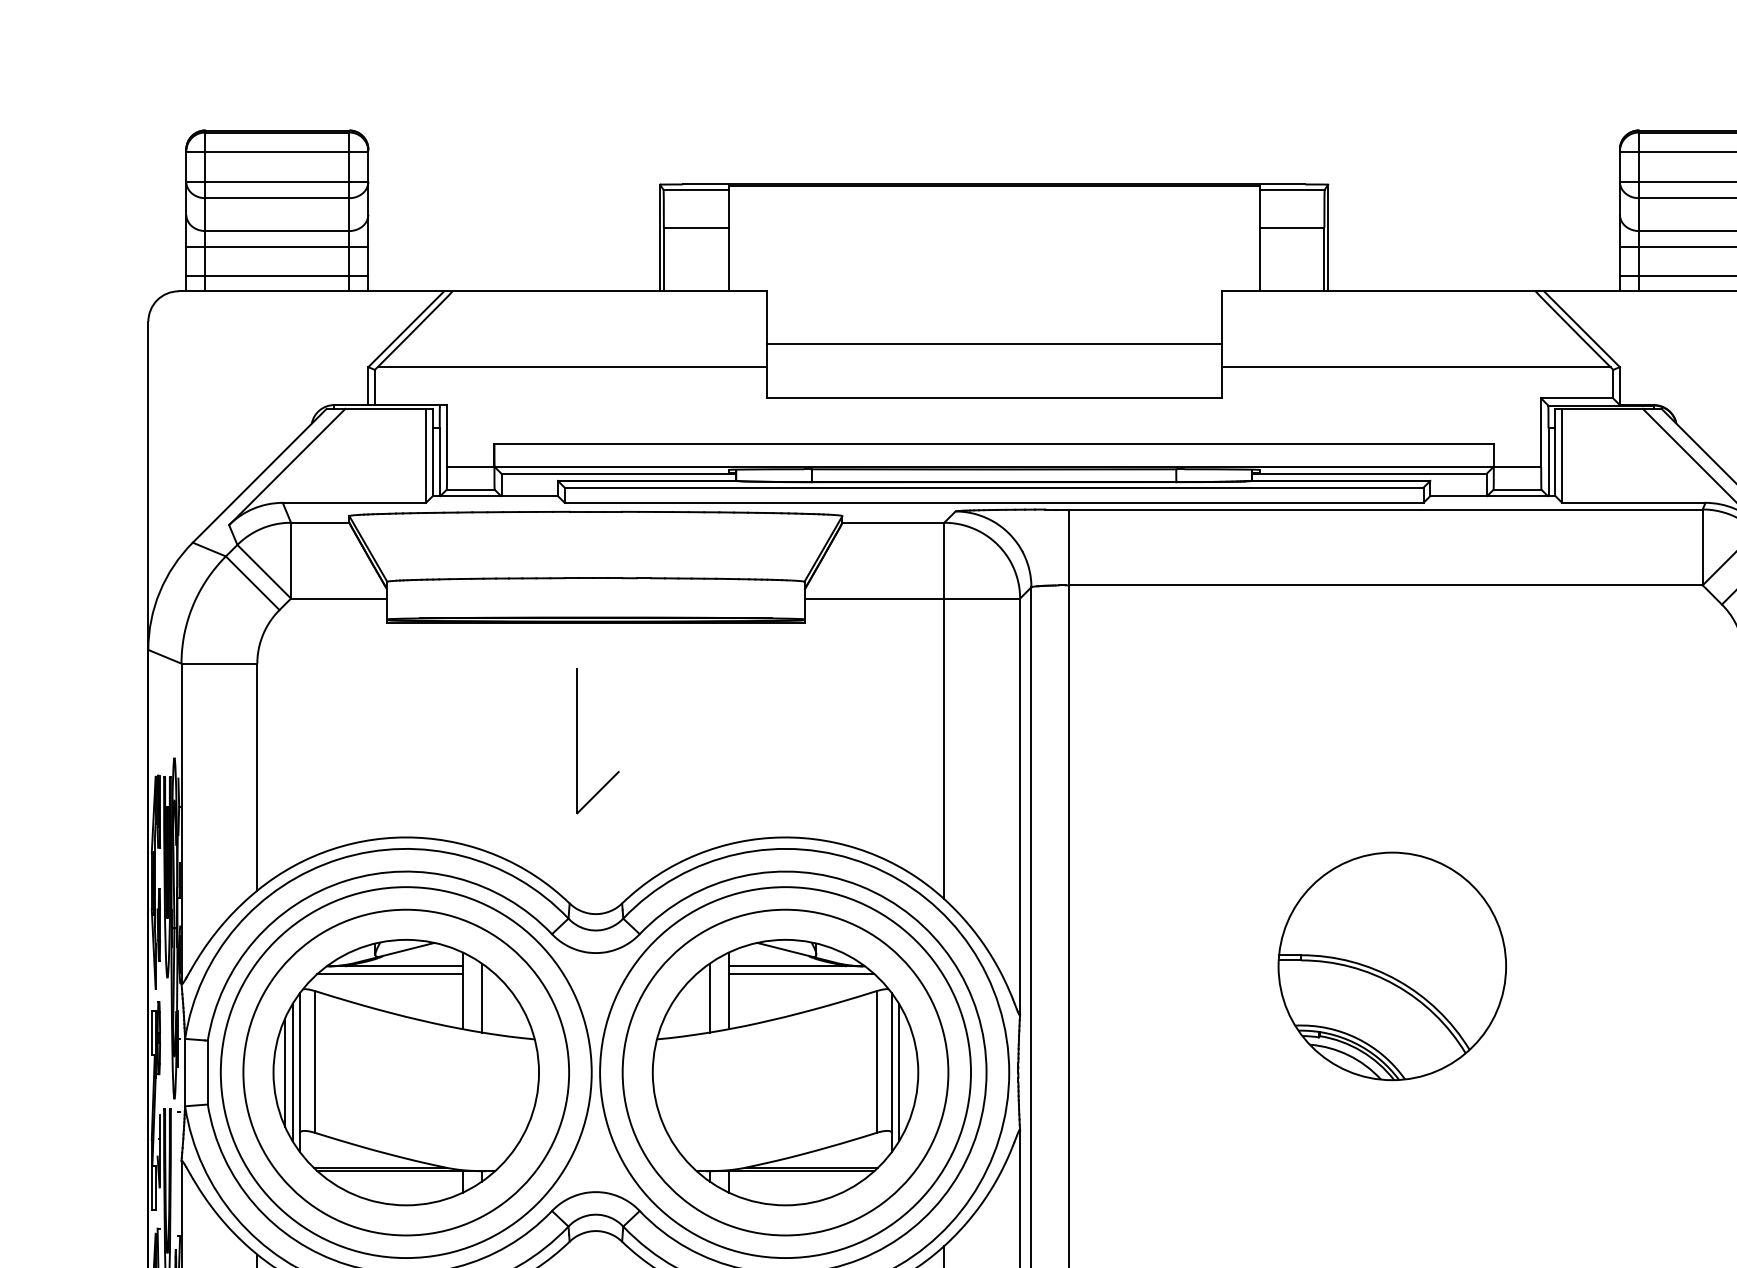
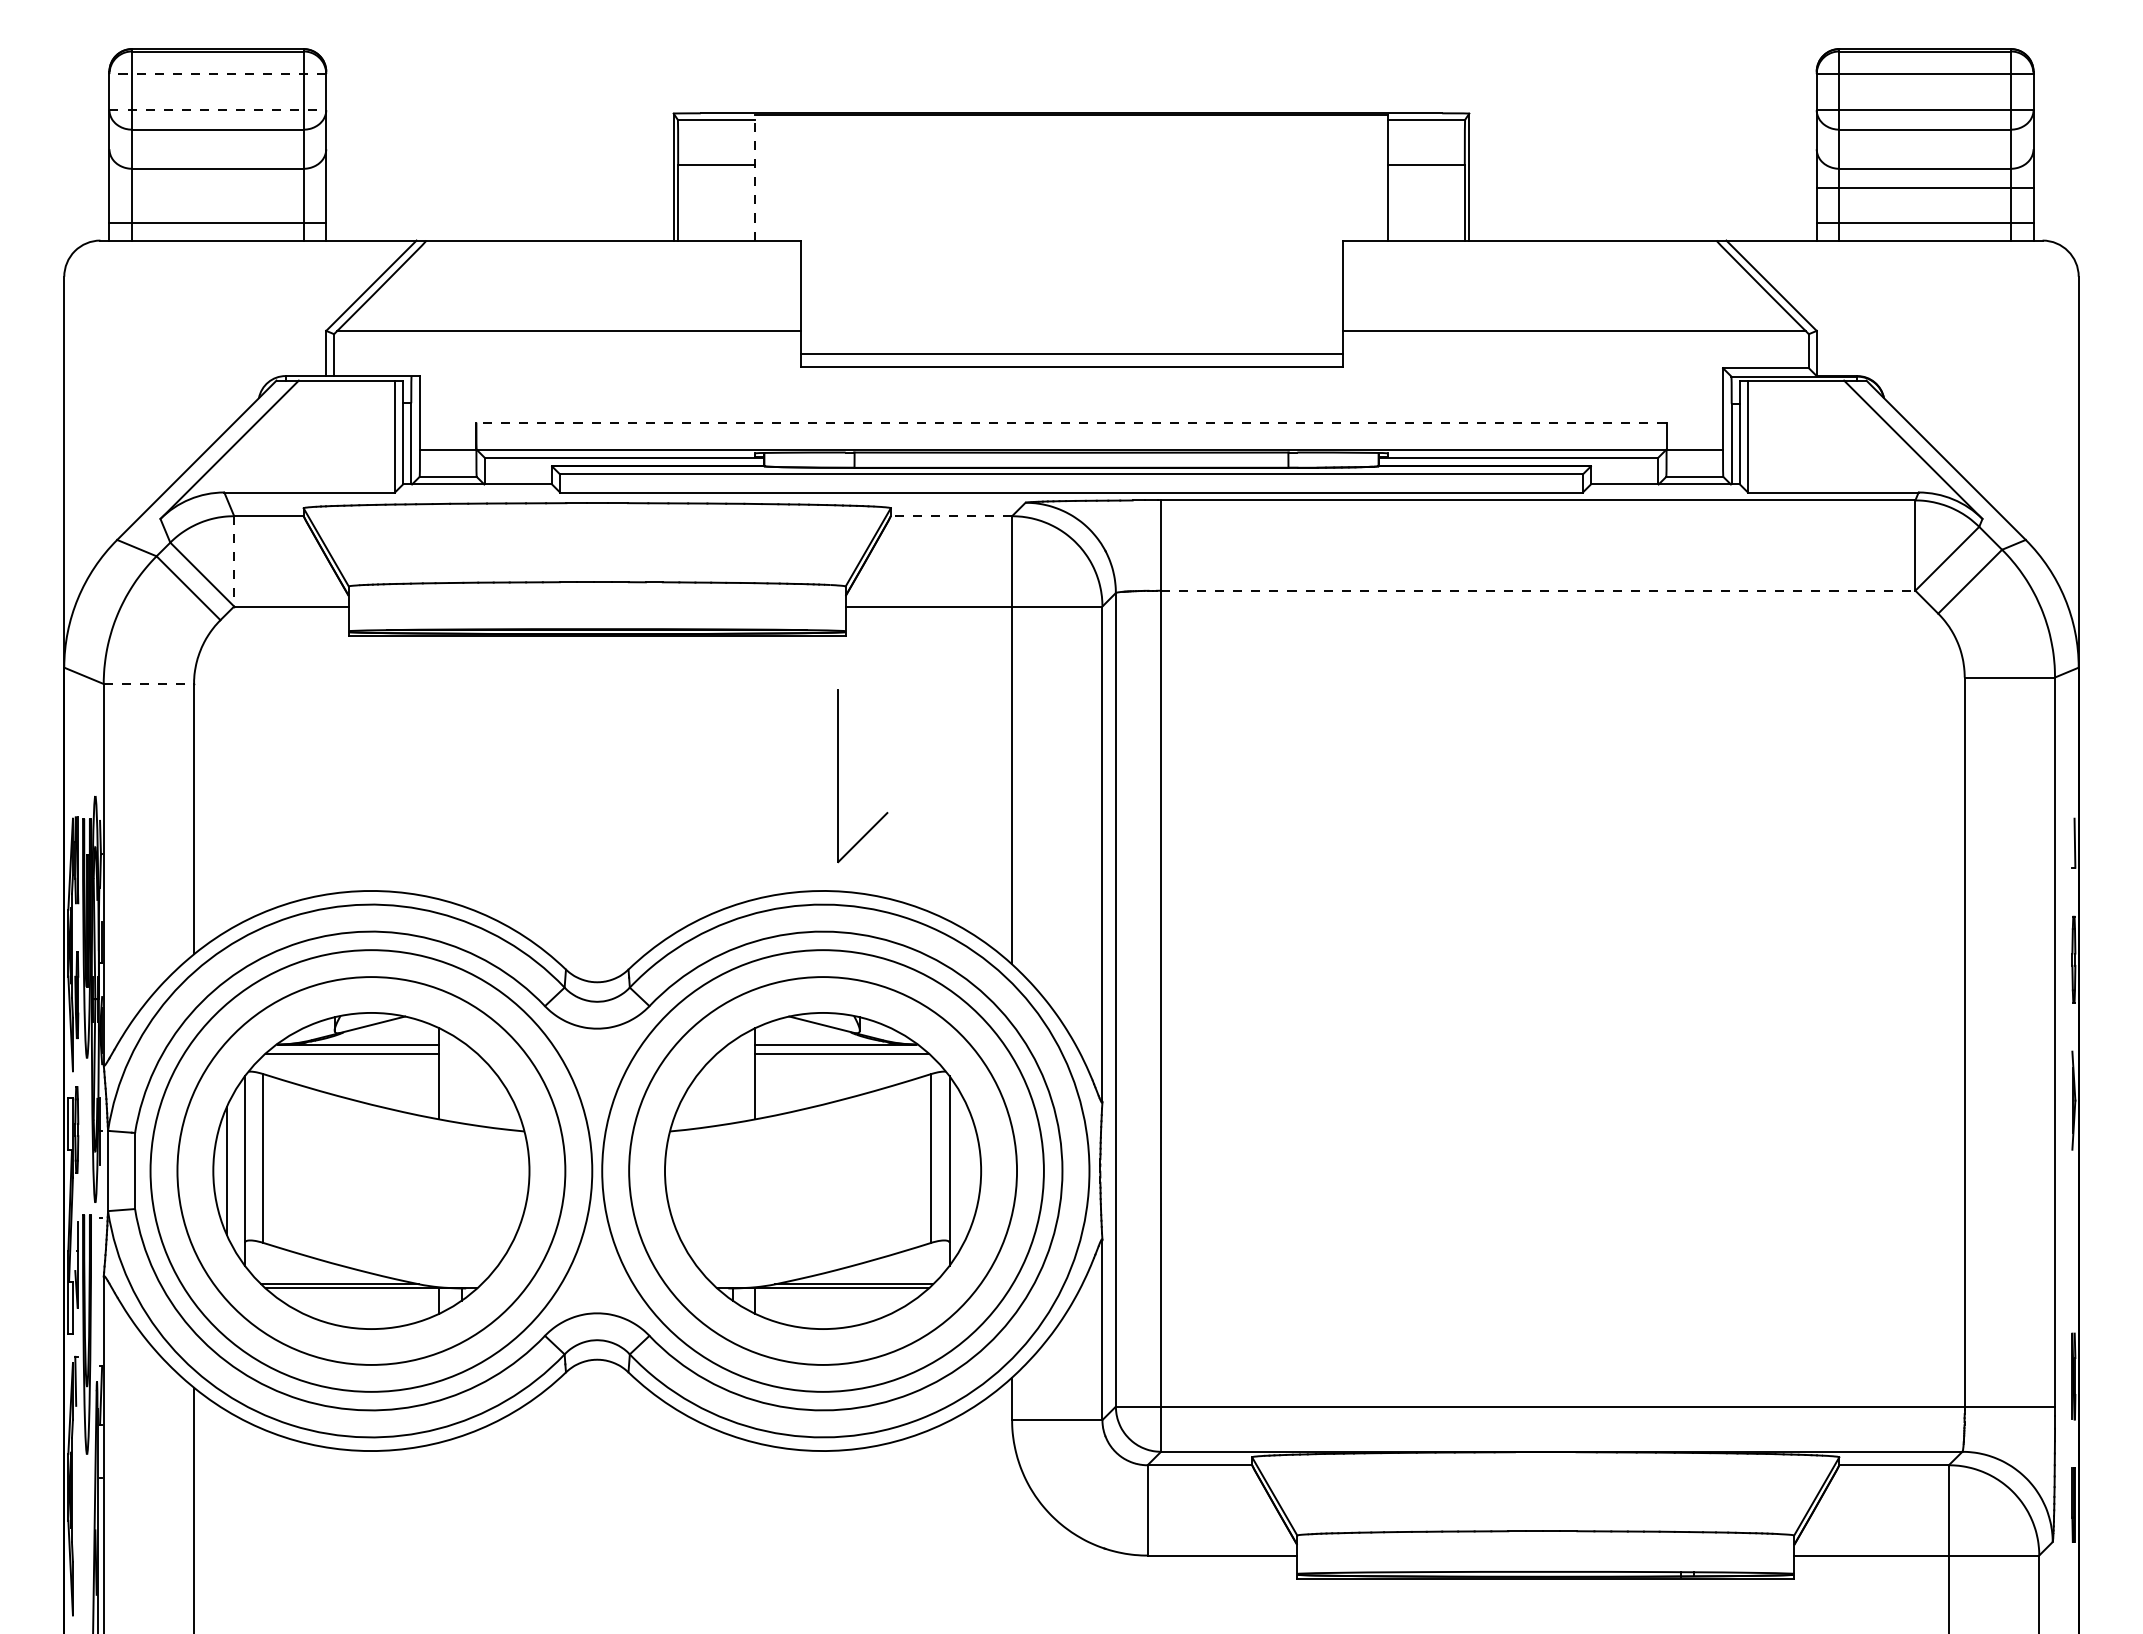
line: (277, 151) -> (217, 74), solid -> dashed
line: (277, 182) -> (218, 110), solid -> dashed
line: (728, 238) -> (755, 177), solid -> dashed
line: (277, 247) -> (217, 188), removed
line: (994, 344) -> (1071, 353), moved
line: (994, 444) -> (1071, 422), solid -> dashed
line: (893, 523) -> (951, 516), solid -> dashed
line: (291, 560) -> (234, 561), solid -> dashed
line: (1386, 585) -> (1538, 590), solid -> dashed
line: (219, 664) -> (149, 684), solid -> dashed
part: (577, 741) -> (838, 776), moved
part: (1392, 966) -> (1545, 1044), removed
line: (481, 998) -> (461, 1082), removed
line: (709, 998) -> (732, 1082), removed
line: (292, 1072) -> (235, 1170), removed
line: (899, 1072) -> (958, 1170), removed

